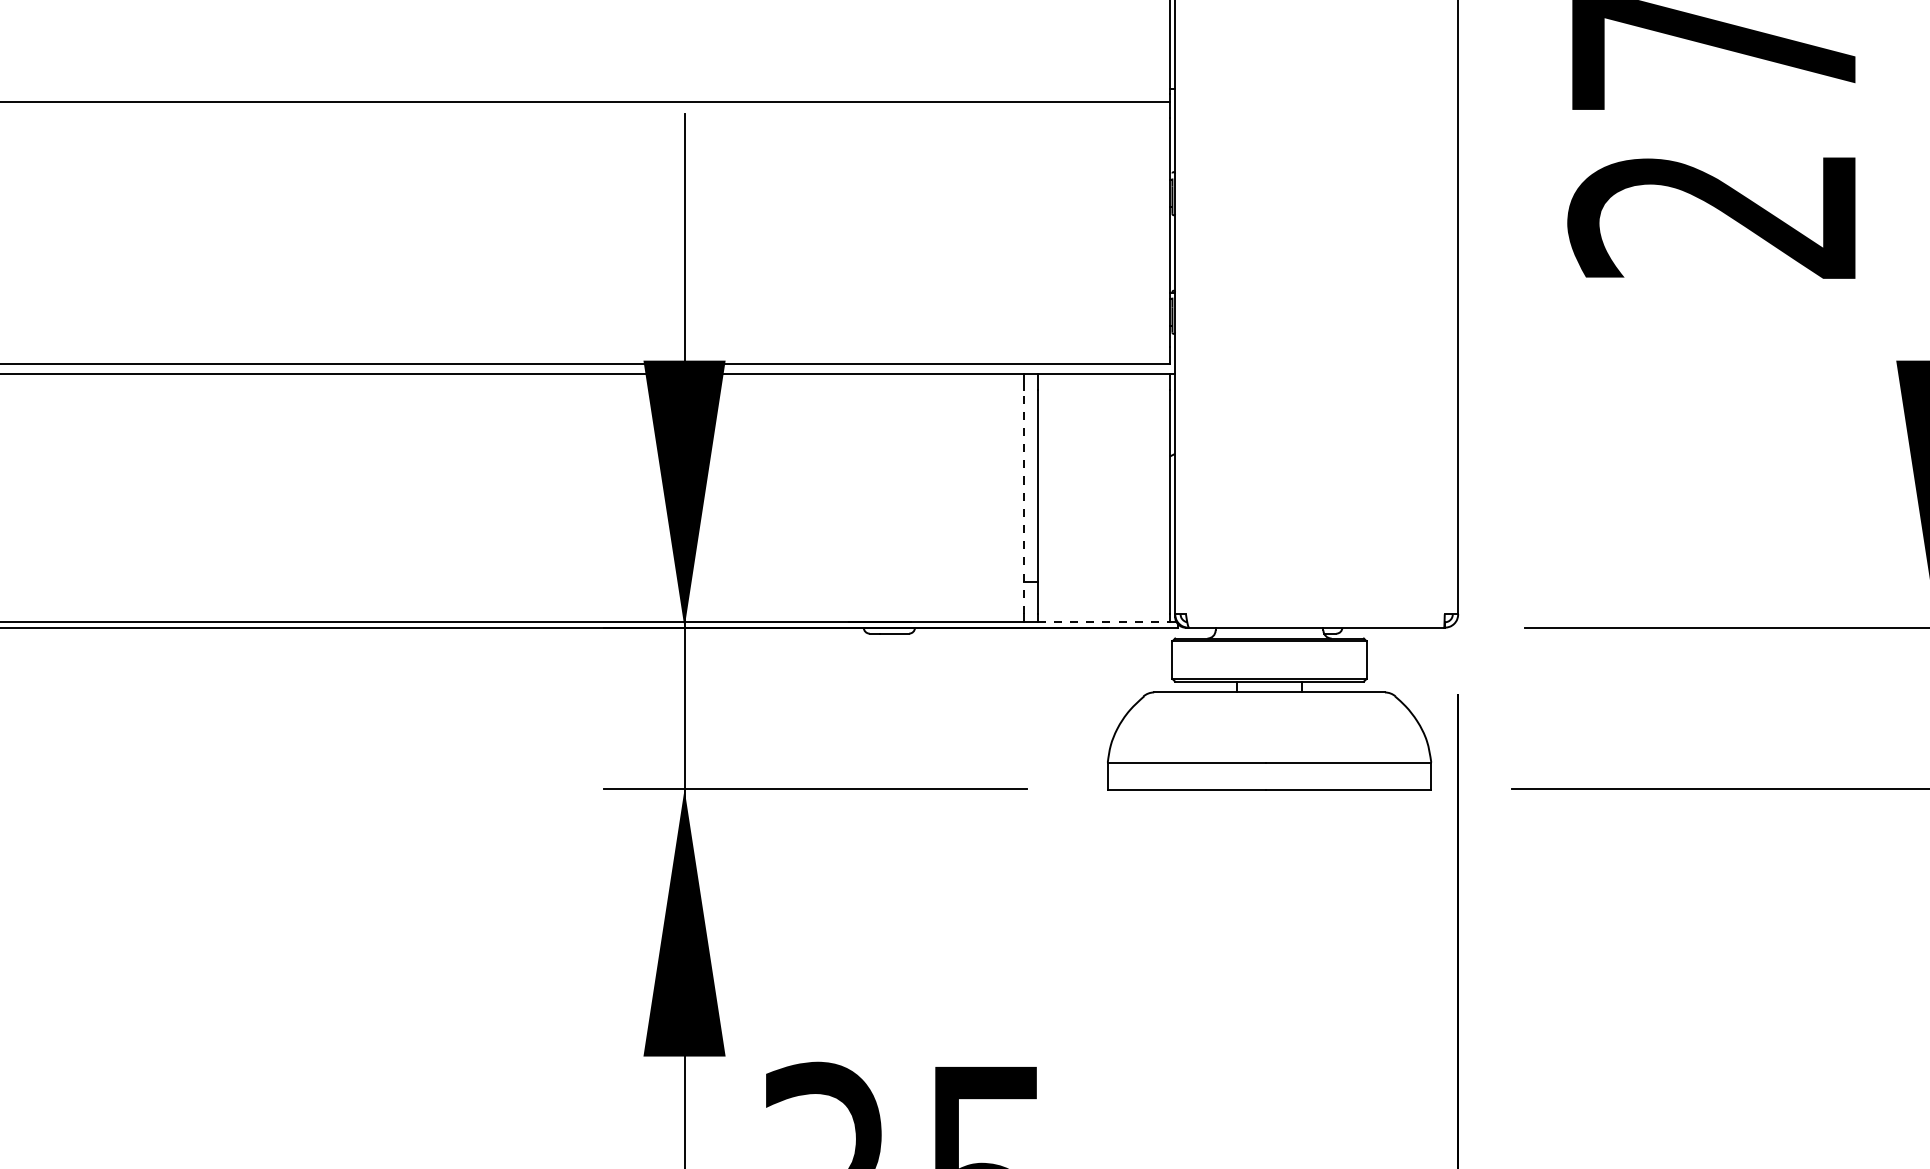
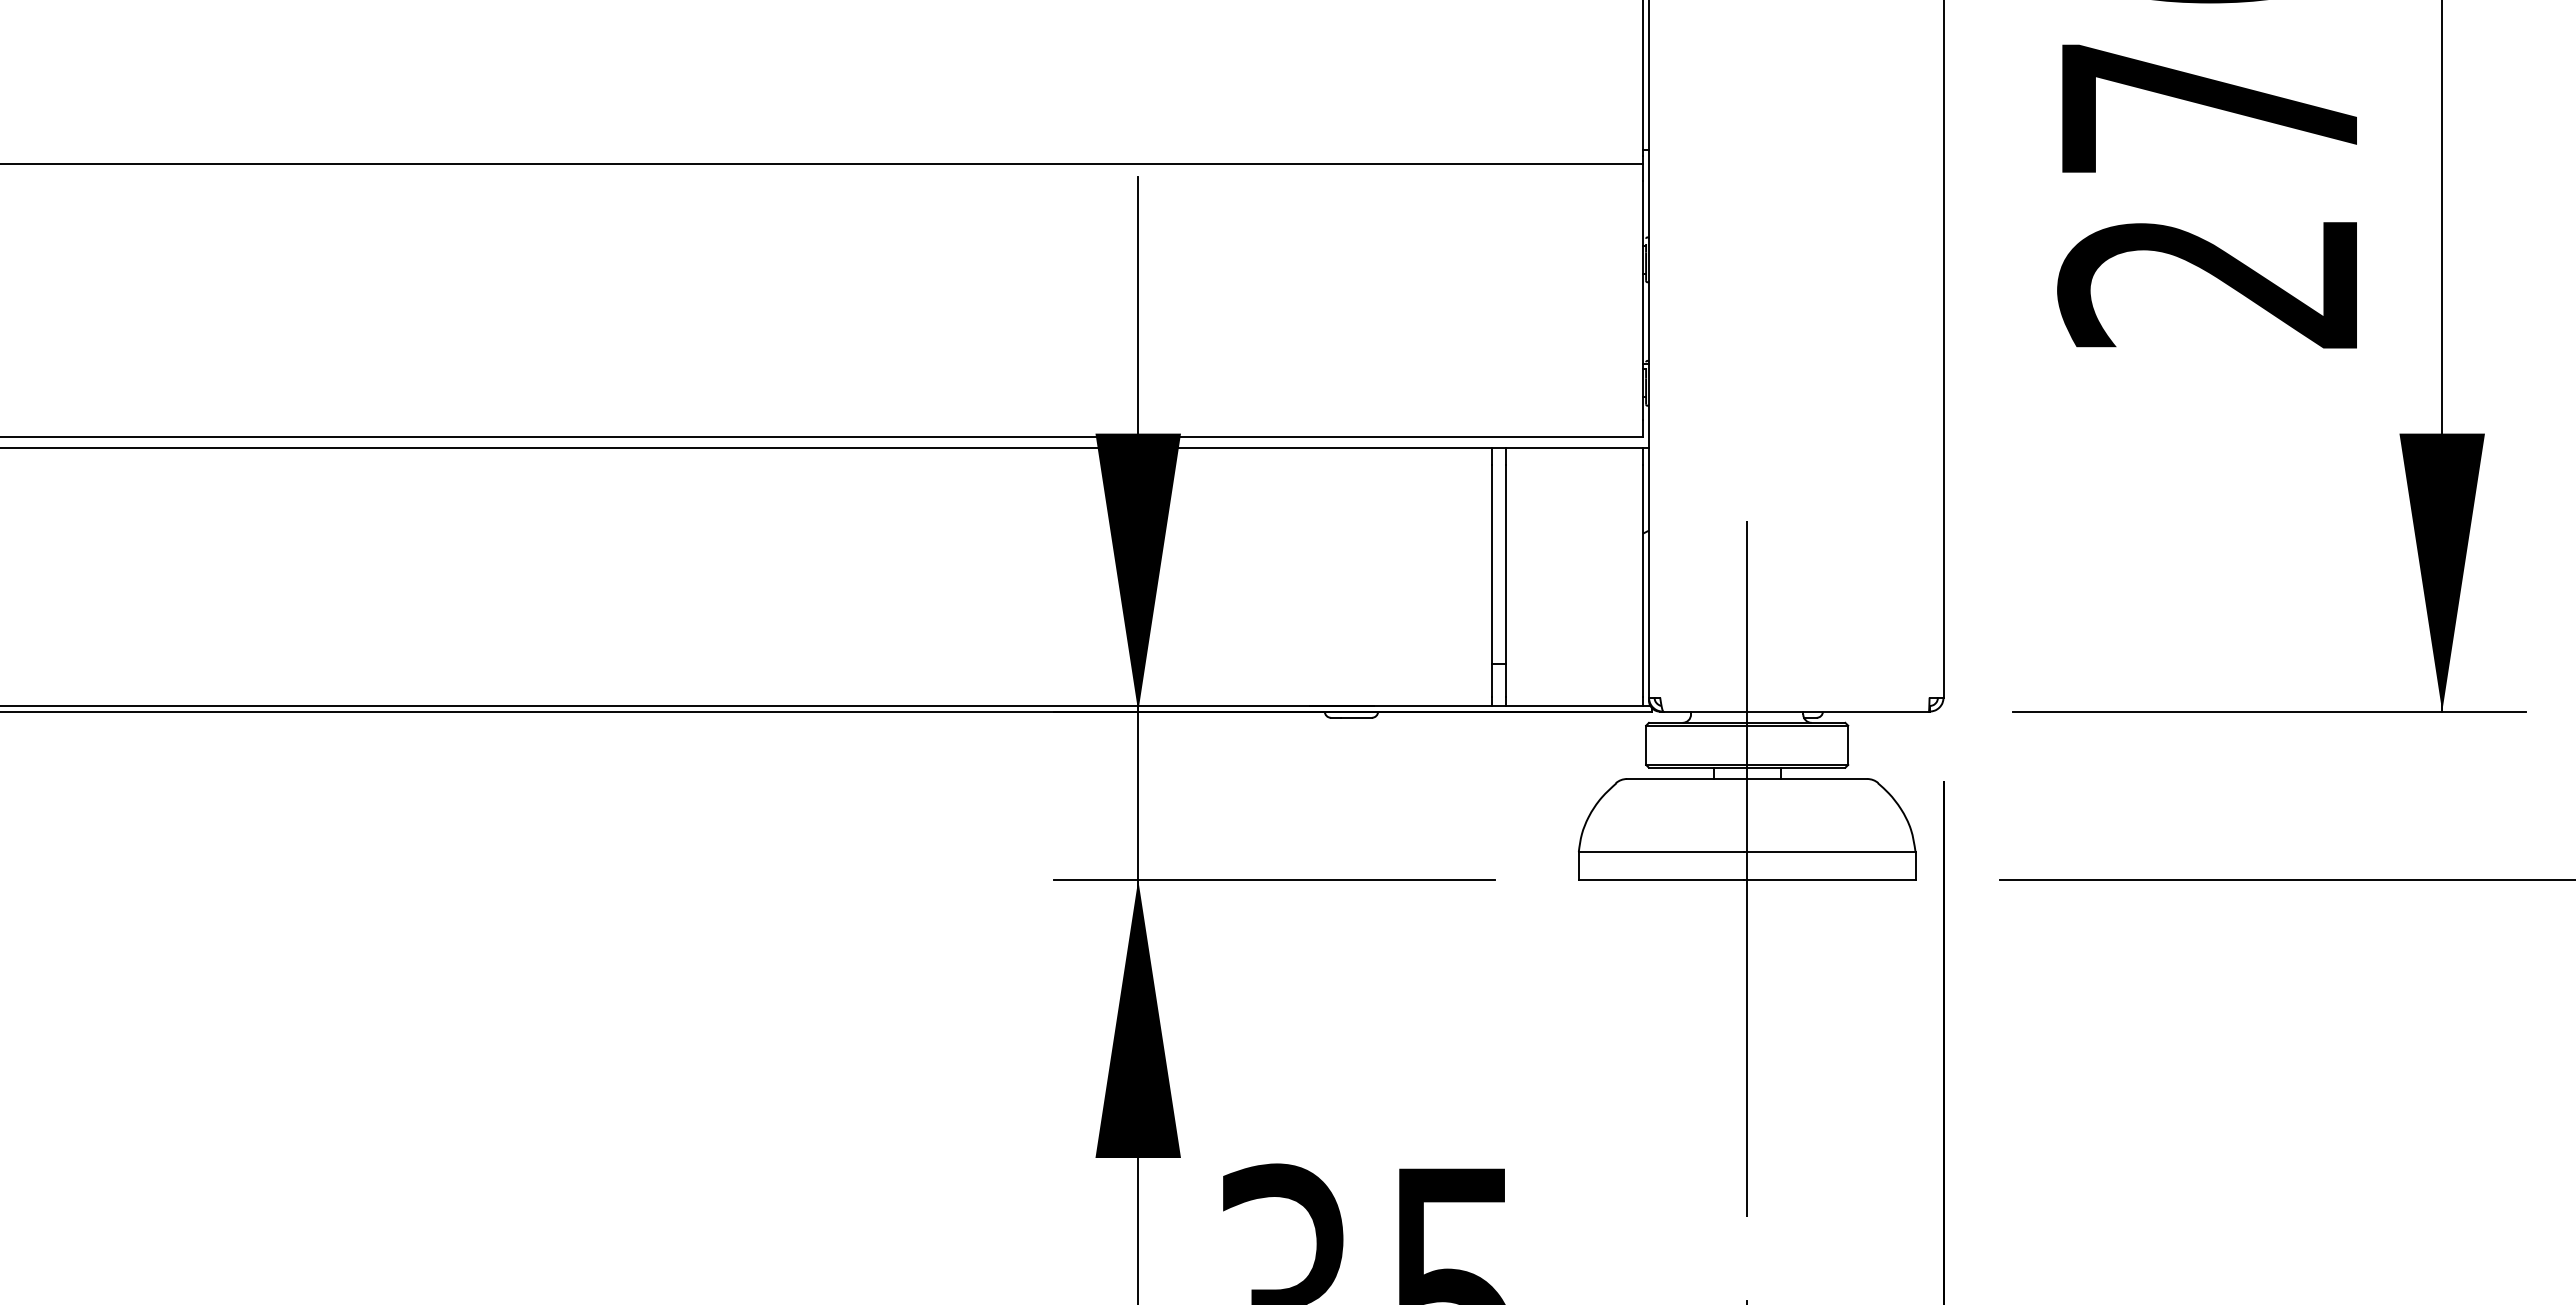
line: (1023, 501) -> (1491, 580), dashed -> solid
line: (1103, 622) -> (1574, 706), dashed -> solid
line: (1269, 779) -> (1747, 869), added

